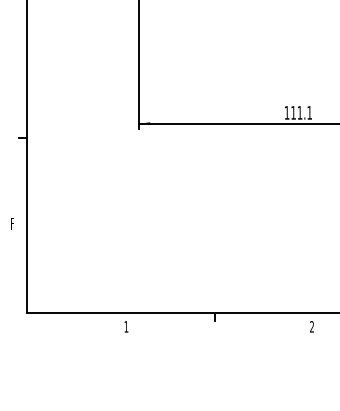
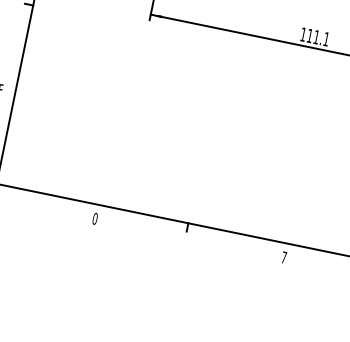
text: (126, 326) -> (95, 218), 1 -> 0
text: (311, 326) -> (283, 257), 2 -> 7

